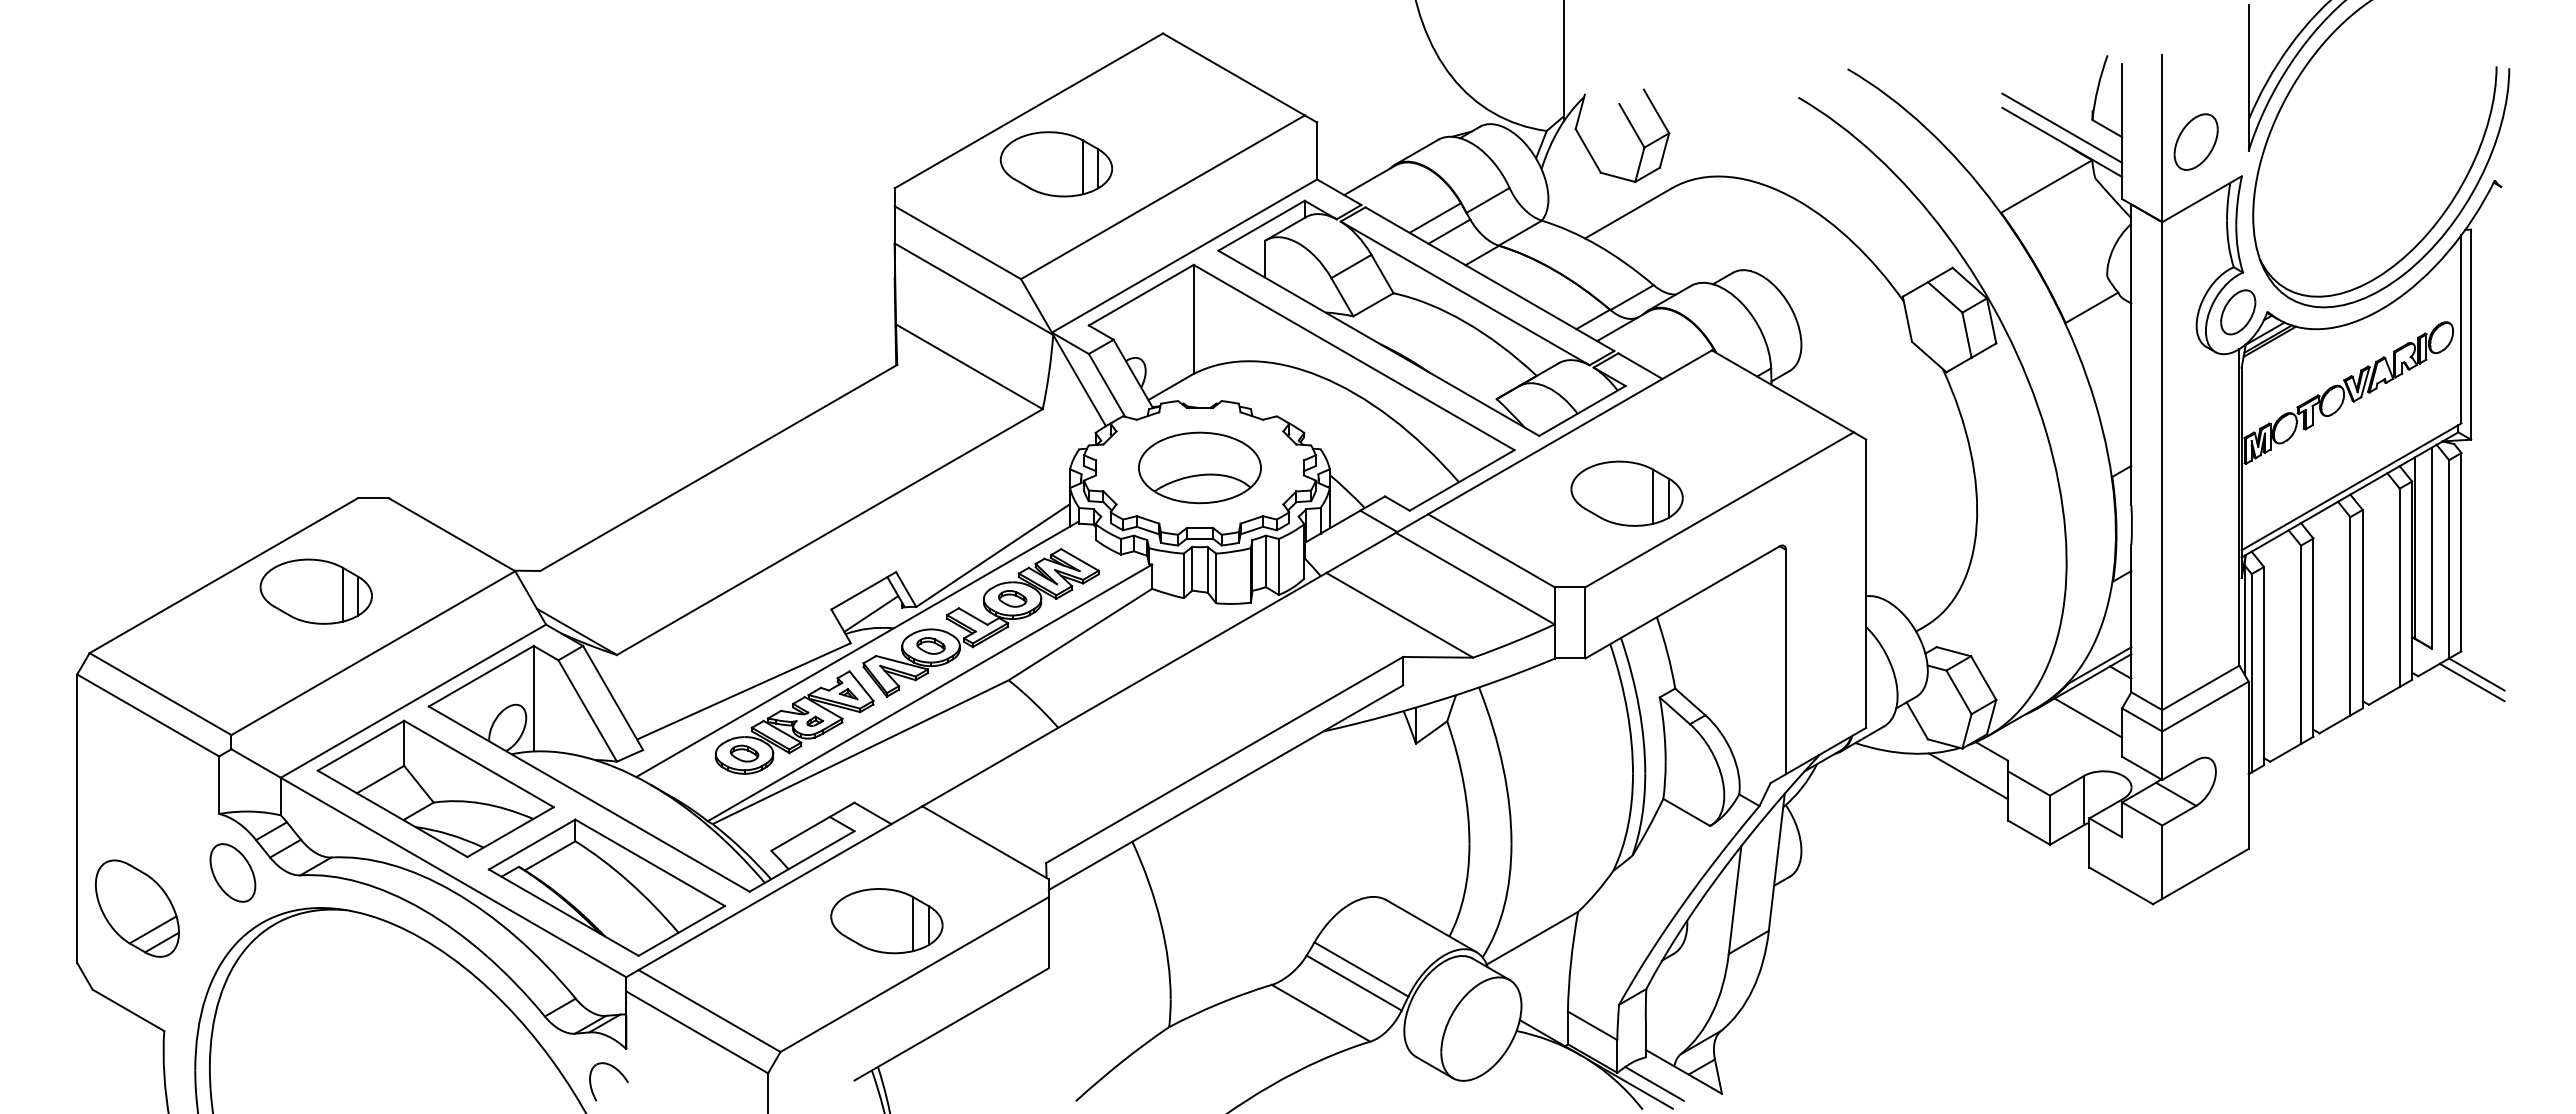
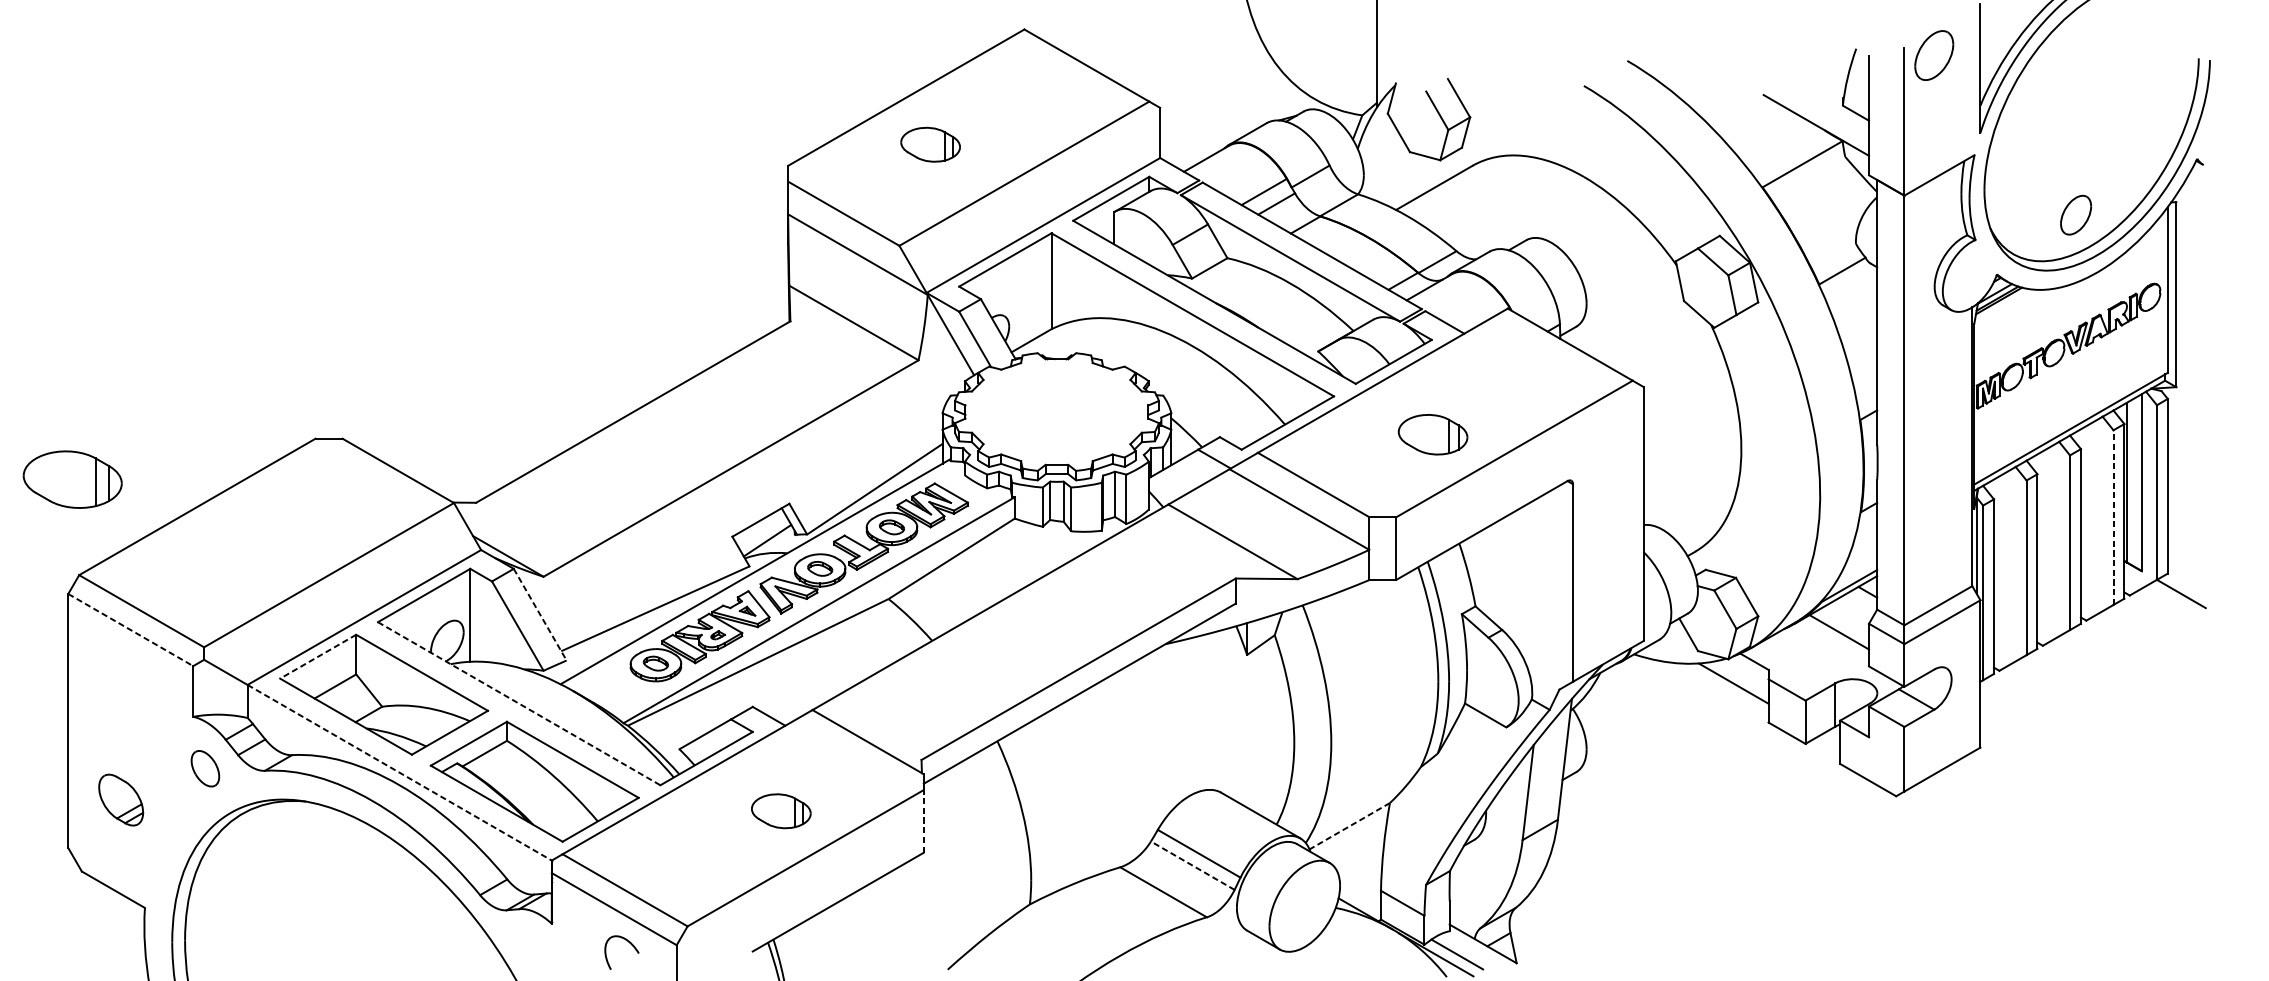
line: (2062, 127) -> (1816, 112), removed
part: (2195, 141) -> (1933, 55), moved
part: (1056, 164) -> (930, 144), size x0.6
part: (2238, 312) -> (2076, 215), moved
part: (1199, 467) -> (1056, 411), removed
part: (1626, 493) -> (1432, 434), size x0.7
line: (2399, 587) -> (2113, 517), solid -> dashed
part: (315, 591) -> (72, 479), moved
line: (2471, 682) -> (2176, 601), removed
line: (613, 698) -> (540, 615), solid -> dashed
line: (148, 715) -> (131, 630), solid -> dashed
line: (361, 745) -> (318, 656), solid -> dashed
line: (589, 799) -> (519, 704), solid -> dashed
part: (232, 872) -> (205, 768), size x0.7
line: (454, 877) -> (400, 772), solid -> dashed
part: (136, 908) -> (120, 800), size x0.6
part: (886, 921) -> (780, 811), size x0.6
line: (1048, 932) -> (923, 821), solid -> dashed
line: (1532, 938) -> (1349, 826), solid -> dashed
line: (1354, 983) -> (1193, 866), solid -> dashed
part: (617, 1071) -> (629, 943), moved

